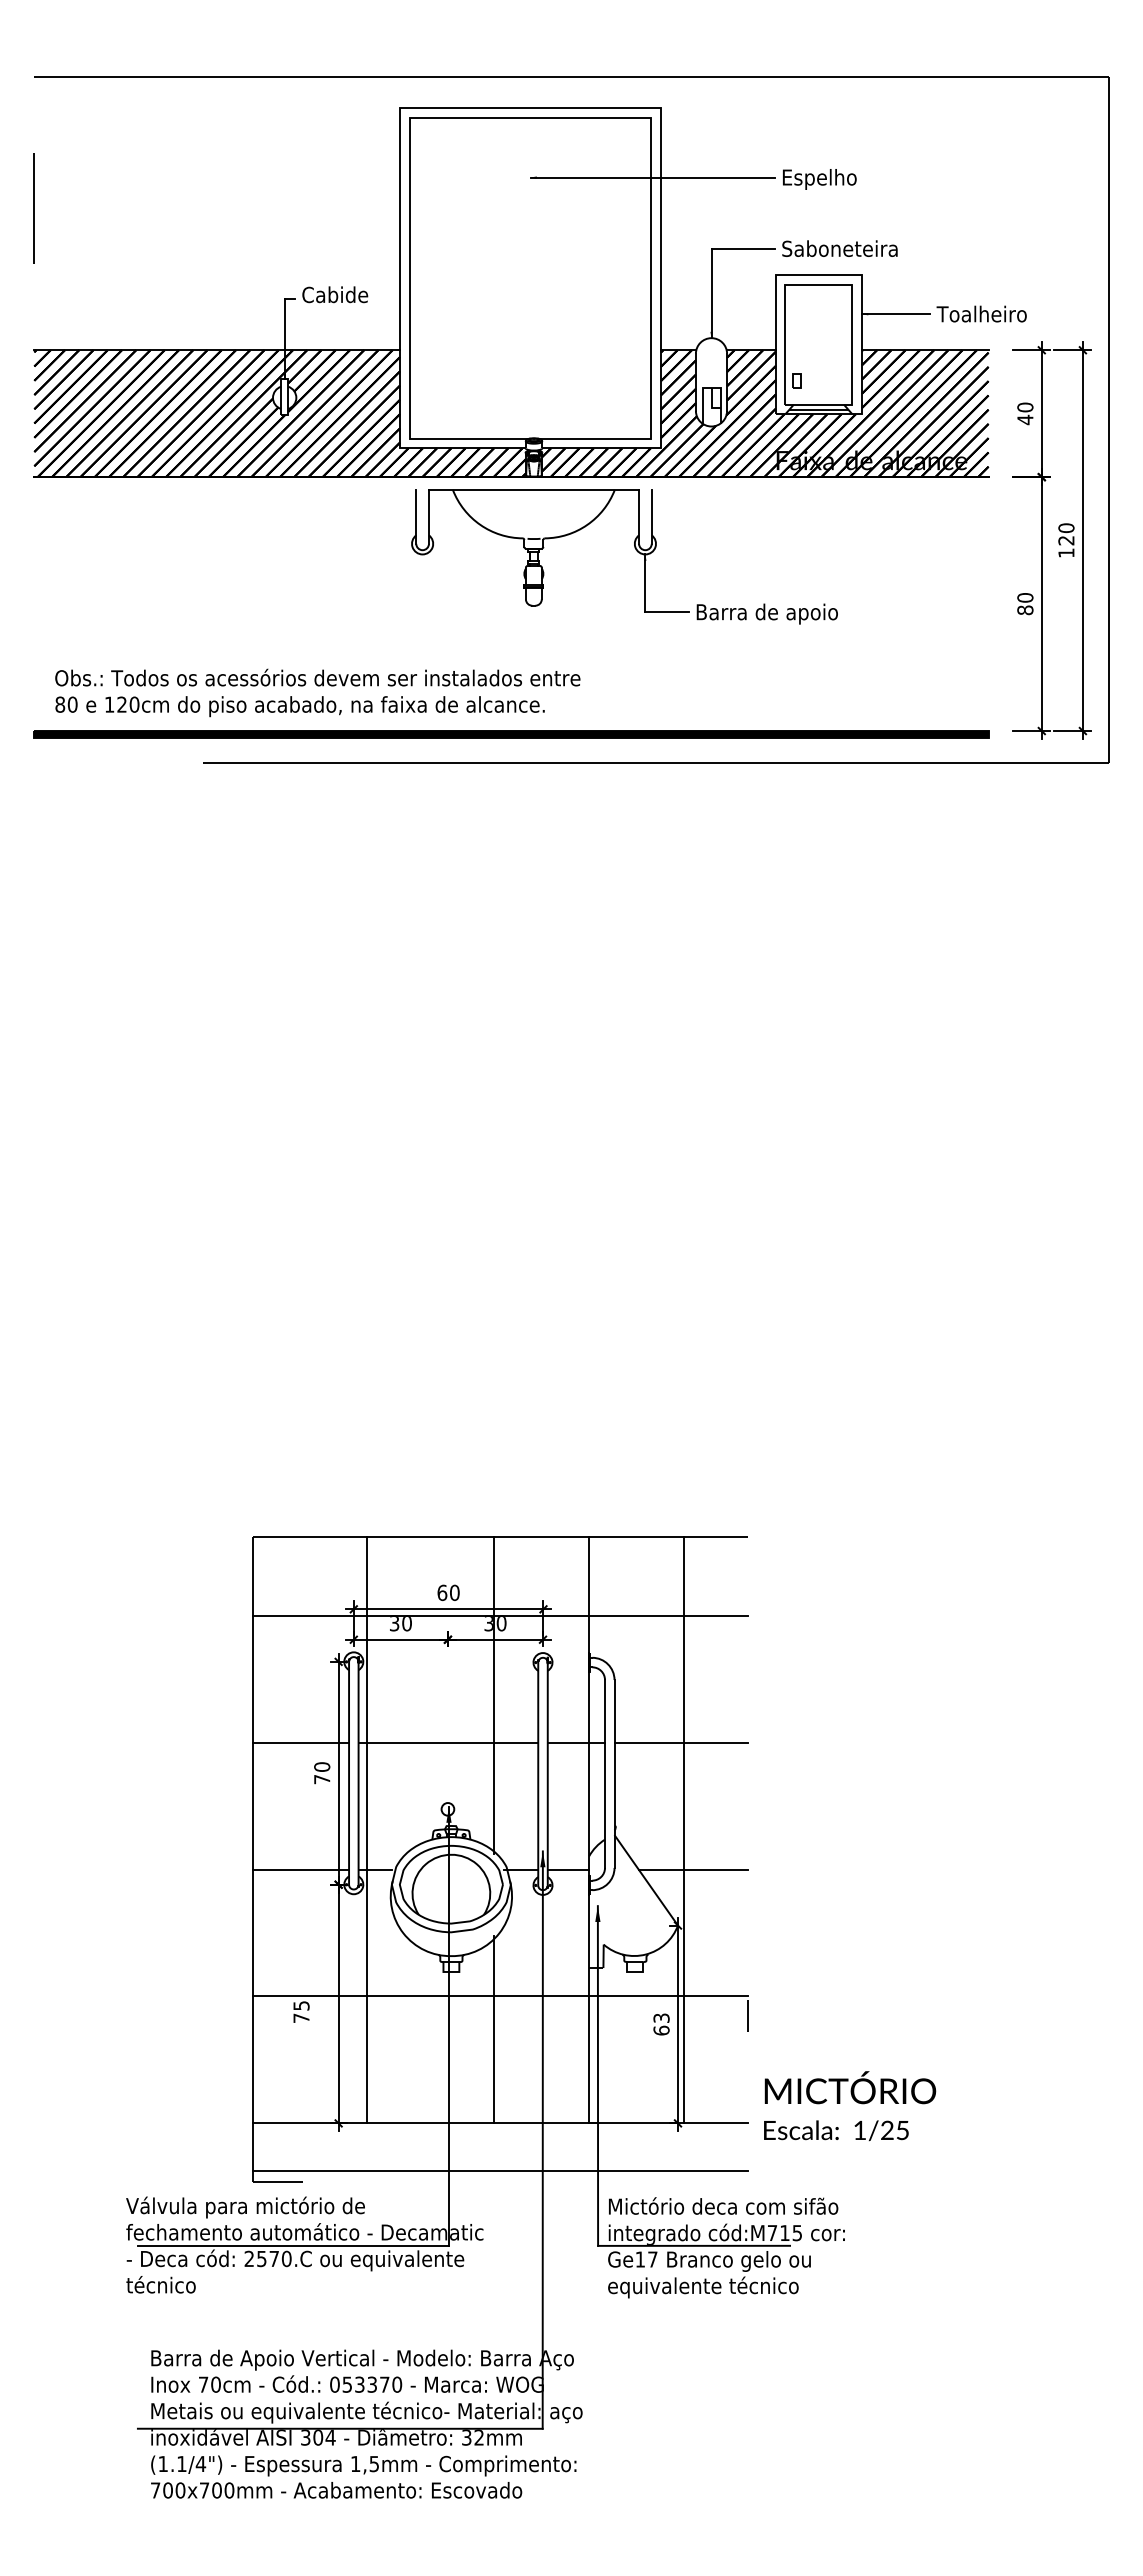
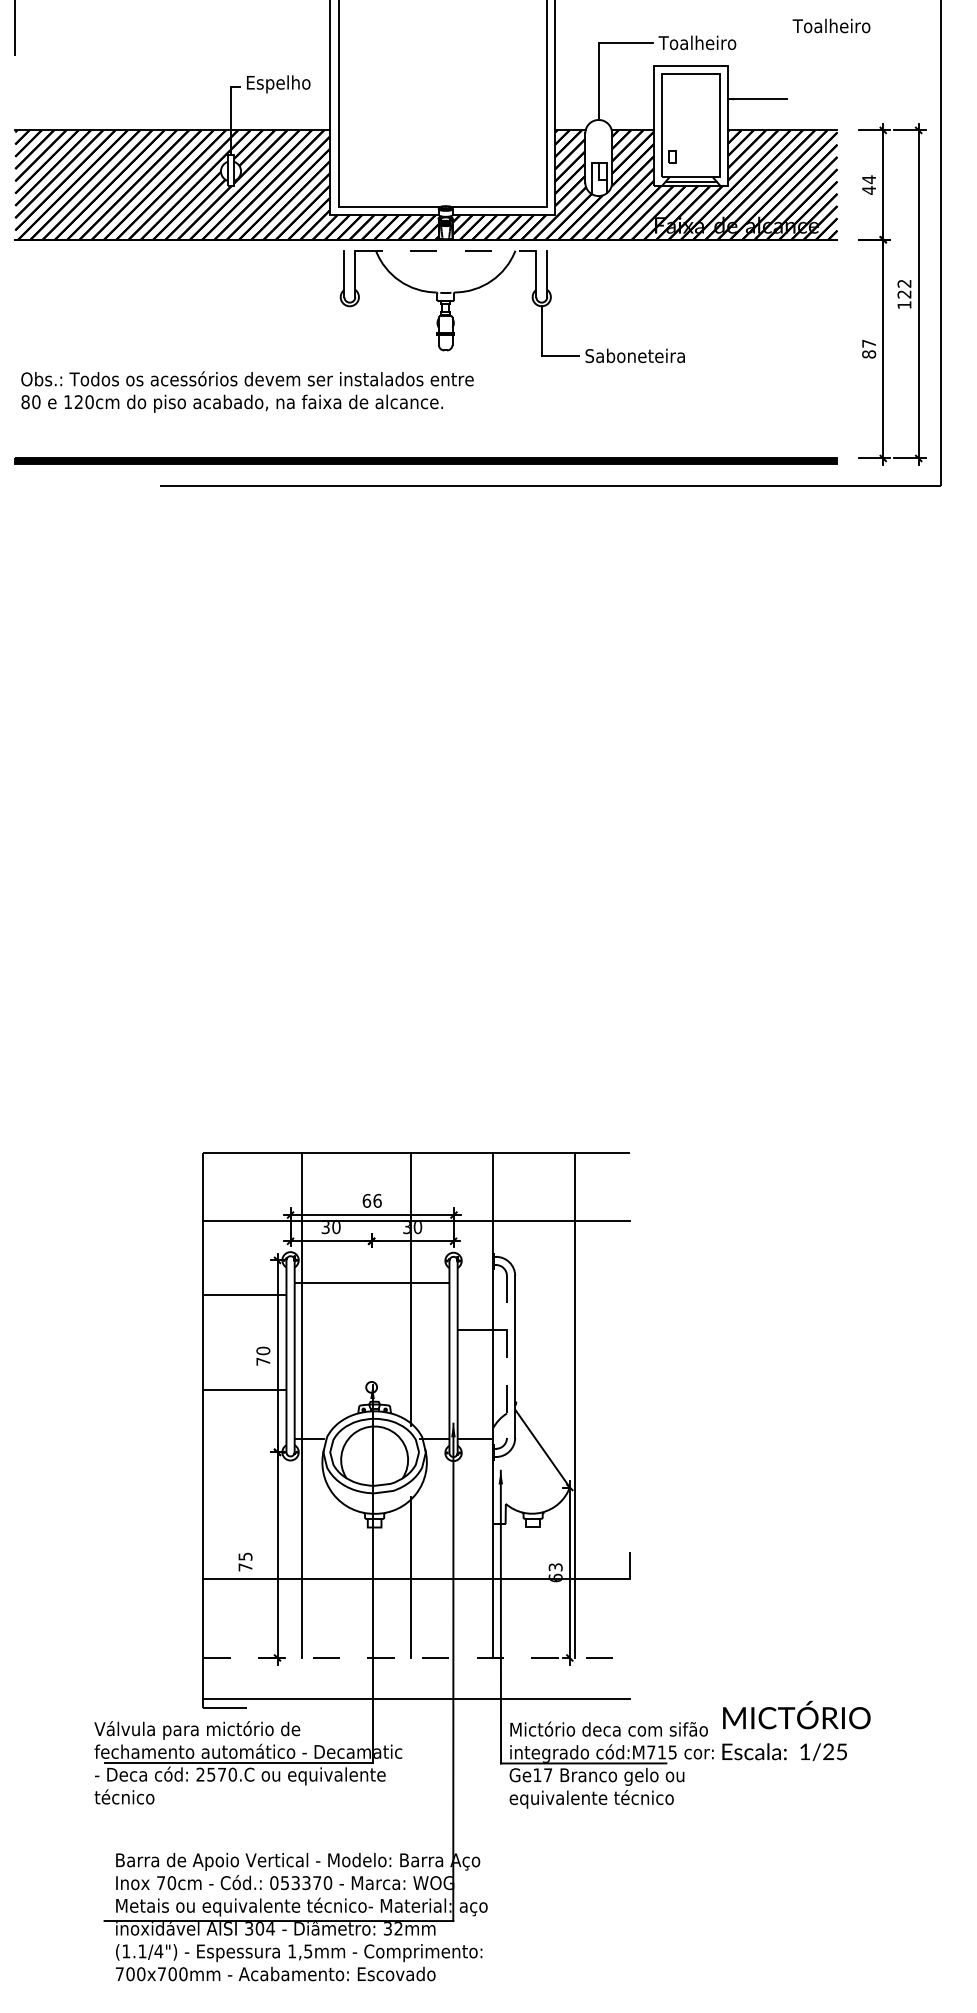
text: (839, 248) -> (708, 42), Saboneteira -> Toalheiro
text: (339, 296) -> (278, 84), Cabide -> Espelho
text: (981, 313) -> (831, 25), moved
text: (1025, 407) -> (869, 179), 40 -> 44
line: (534, 489) -> (446, 250), solid -> dashed
text: (1066, 528) -> (904, 283), 120 -> 122
text: (1025, 597) -> (869, 343), 80 -> 87
text: (766, 613) -> (646, 357), Barra de apoio -> Saboneteira
text: (317, 692) -> (247, 391), moved
text: (454, 1592) -> (377, 1200), 60 -> 66
line: (300, 1742) -> (244, 1295), moved
line: (448, 1742) -> (372, 1283), moved
line: (680, 1742) -> (572, 1329), removed
line: (605, 1773) -> (507, 1356), solid -> dashed
line: (300, 1869) -> (244, 1390), moved
line: (692, 1869) -> (582, 1439), removed
line: (499, 1996) -> (416, 1578), moved
text: (850, 2106) -> (796, 1731), moved
line: (500, 2123) -> (416, 1658), solid -> dashed

